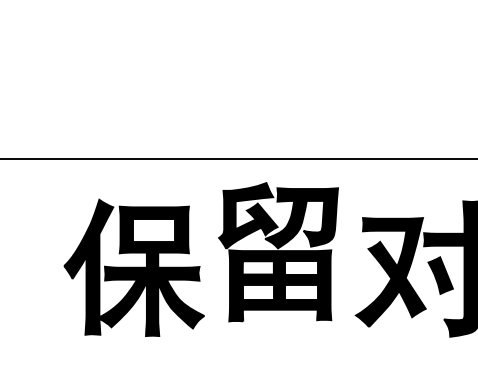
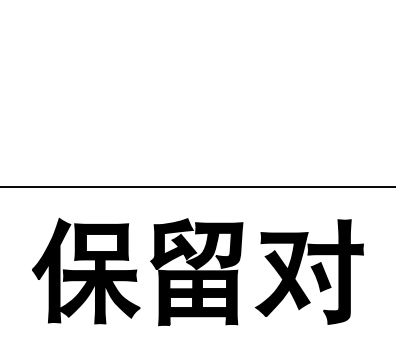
part: (278, 252) -> (196, 272), moved

